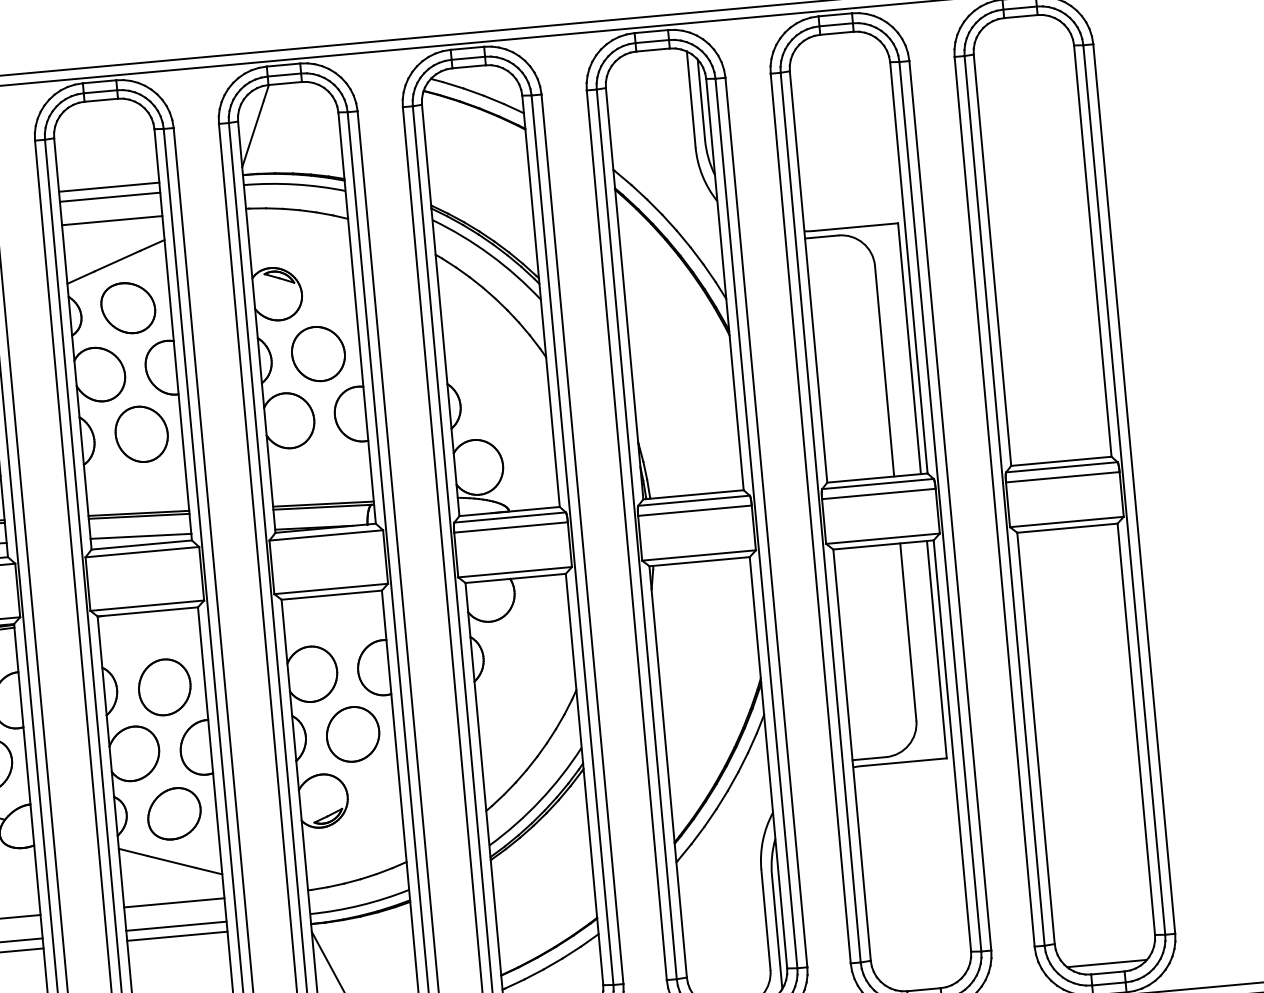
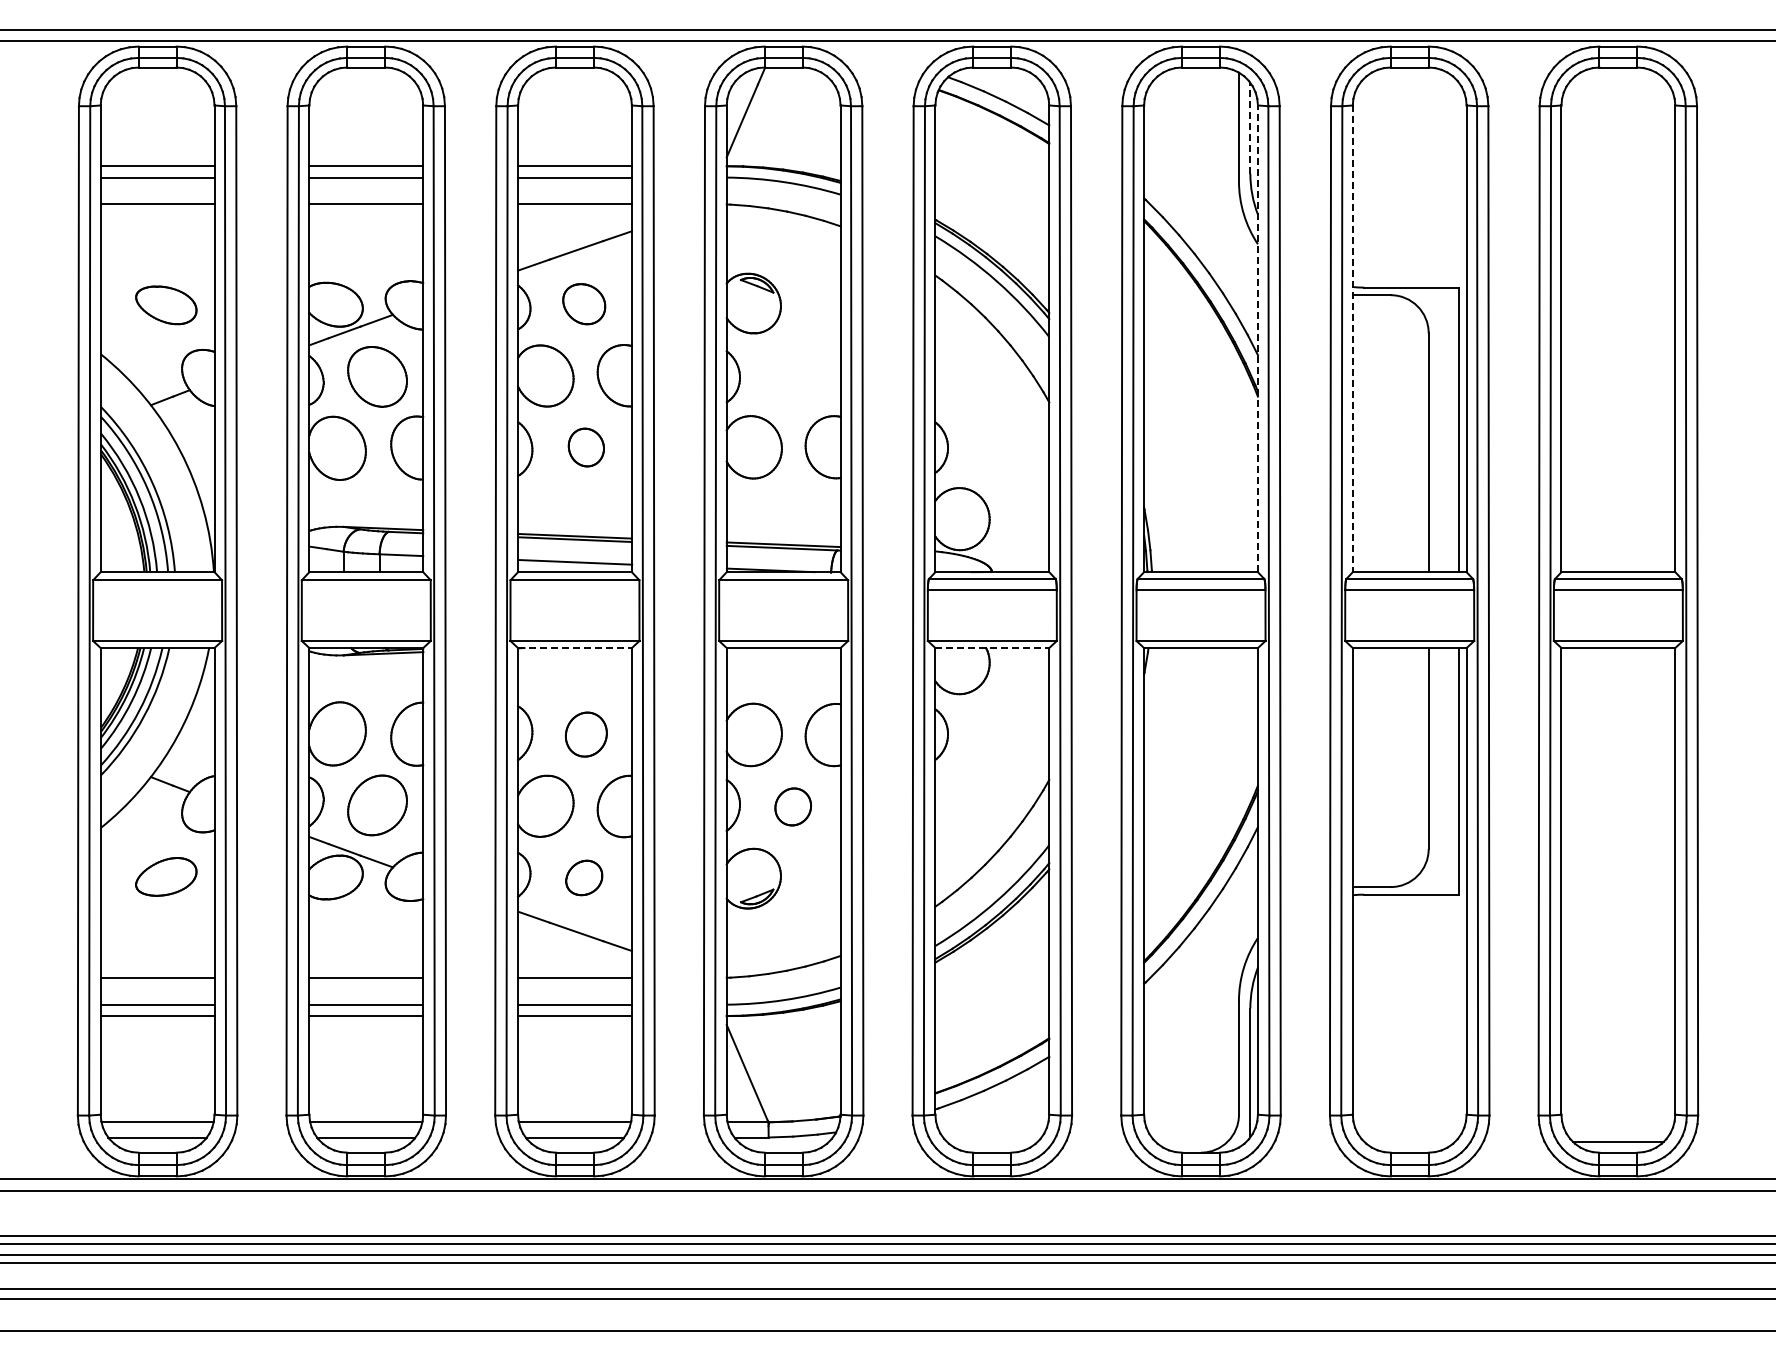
line: (701, 98) -> (1250, 127), solid -> dashed
line: (808, 277) -> (1352, 339), solid -> dashed
line: (724, 284) -> (1257, 338), solid -> dashed
part: (128, 307) -> (584, 303), size x0.7
part: (318, 354) -> (793, 375), removed
part: (141, 434) -> (586, 447), size x0.6
line: (515, 578) -> (992, 648), solid -> dashed
line: (147, 612) -> (574, 648), solid -> dashed
part: (164, 687) -> (586, 734), size x0.7
part: (352, 734) -> (792, 806), size x0.6
part: (174, 813) -> (584, 877), size x0.6

